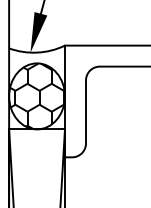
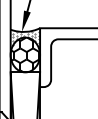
hatch: (39, 65) -> (26, 38), added

